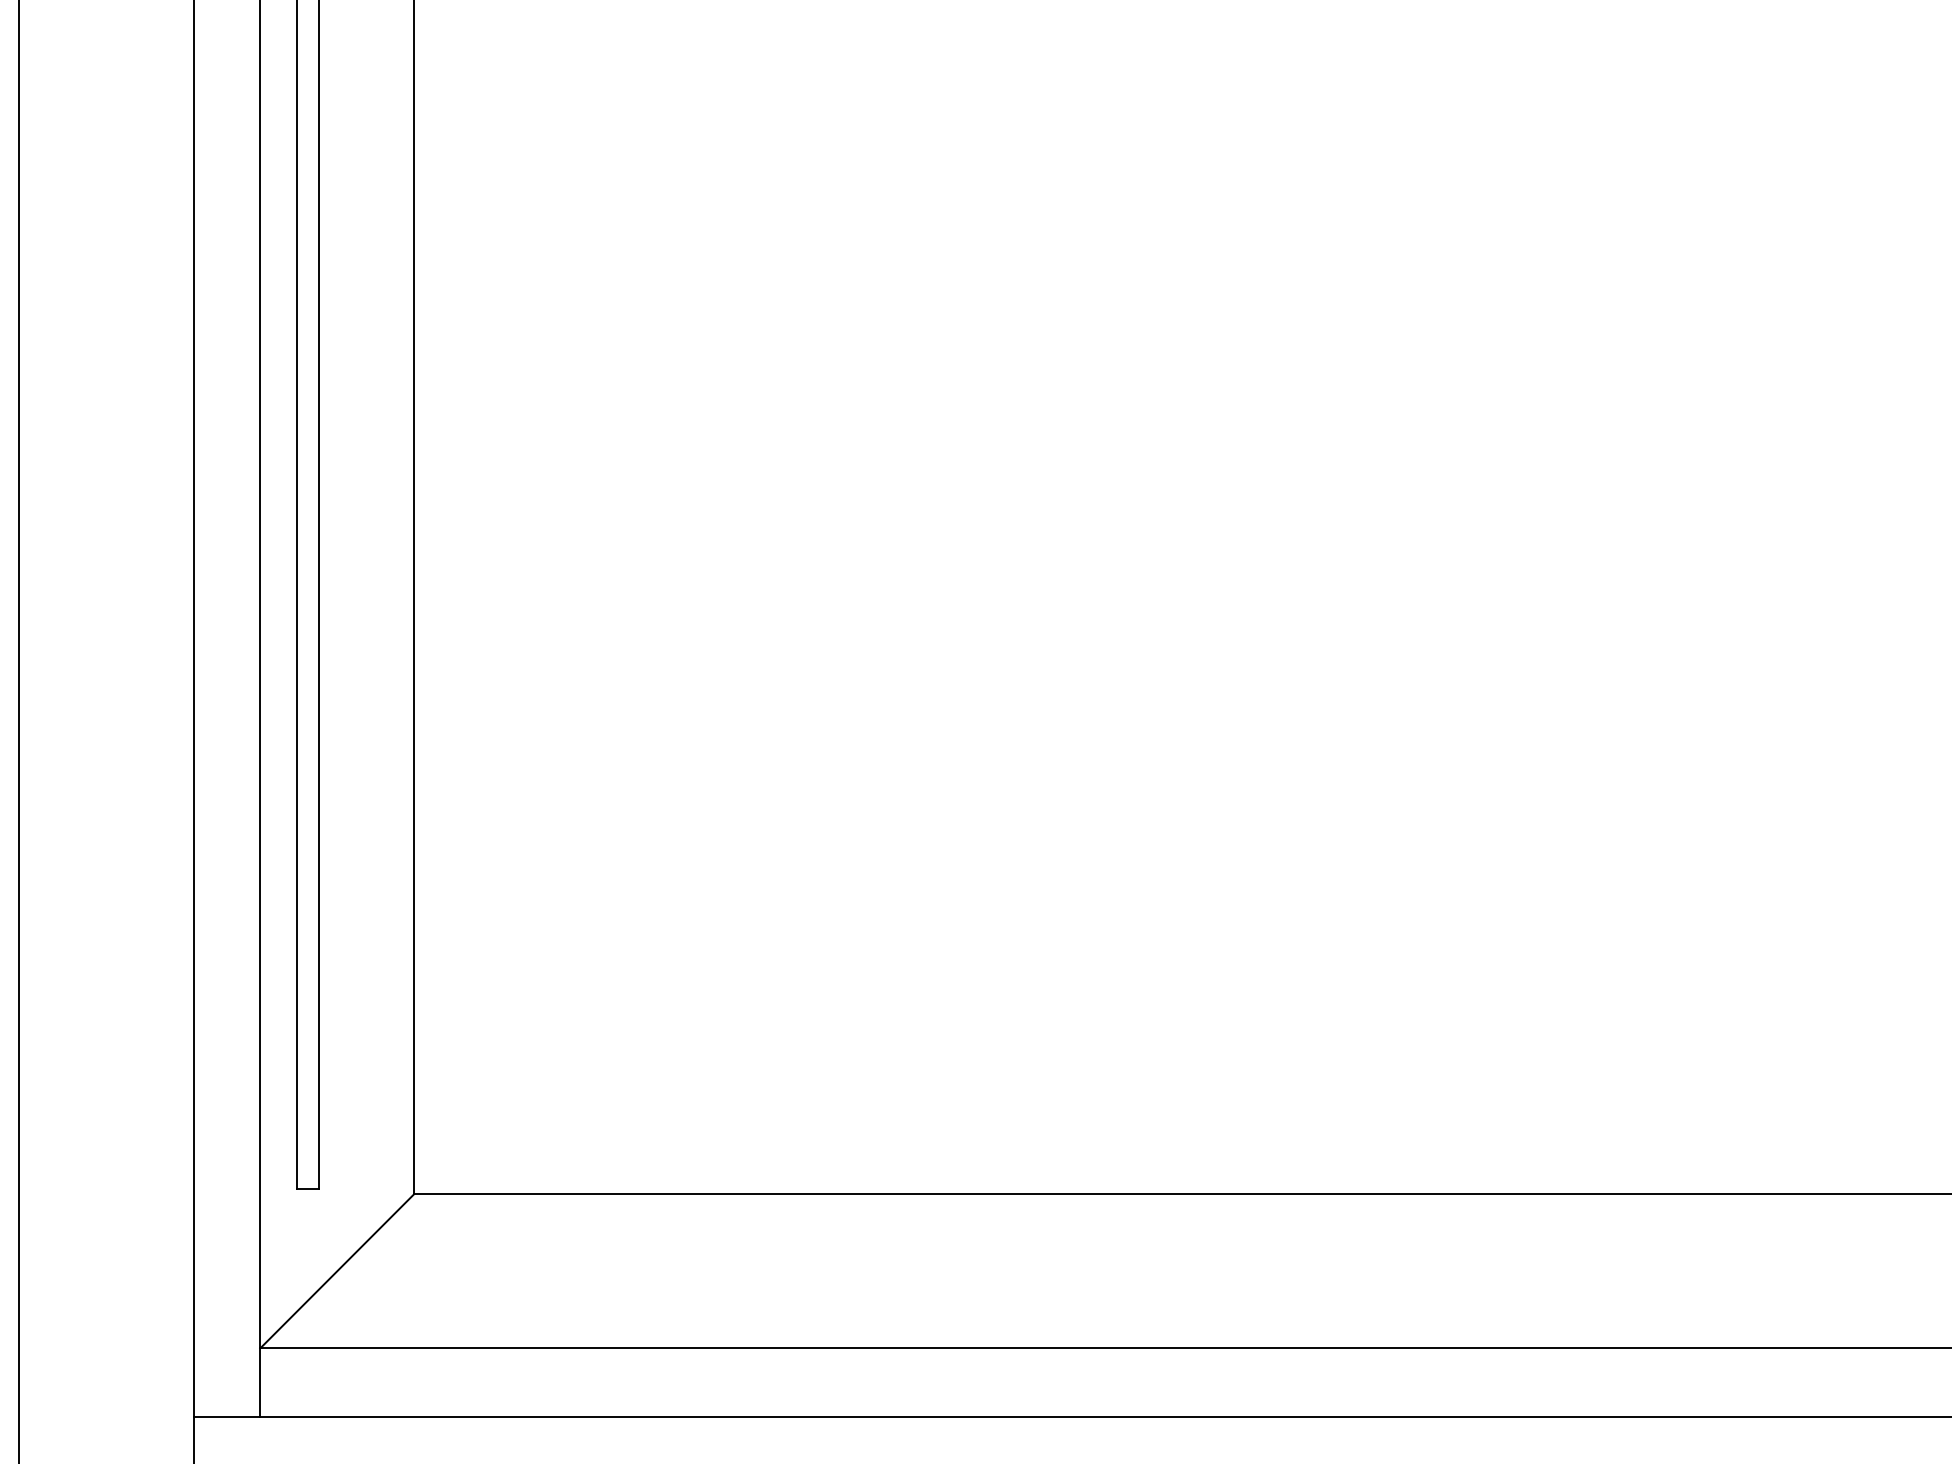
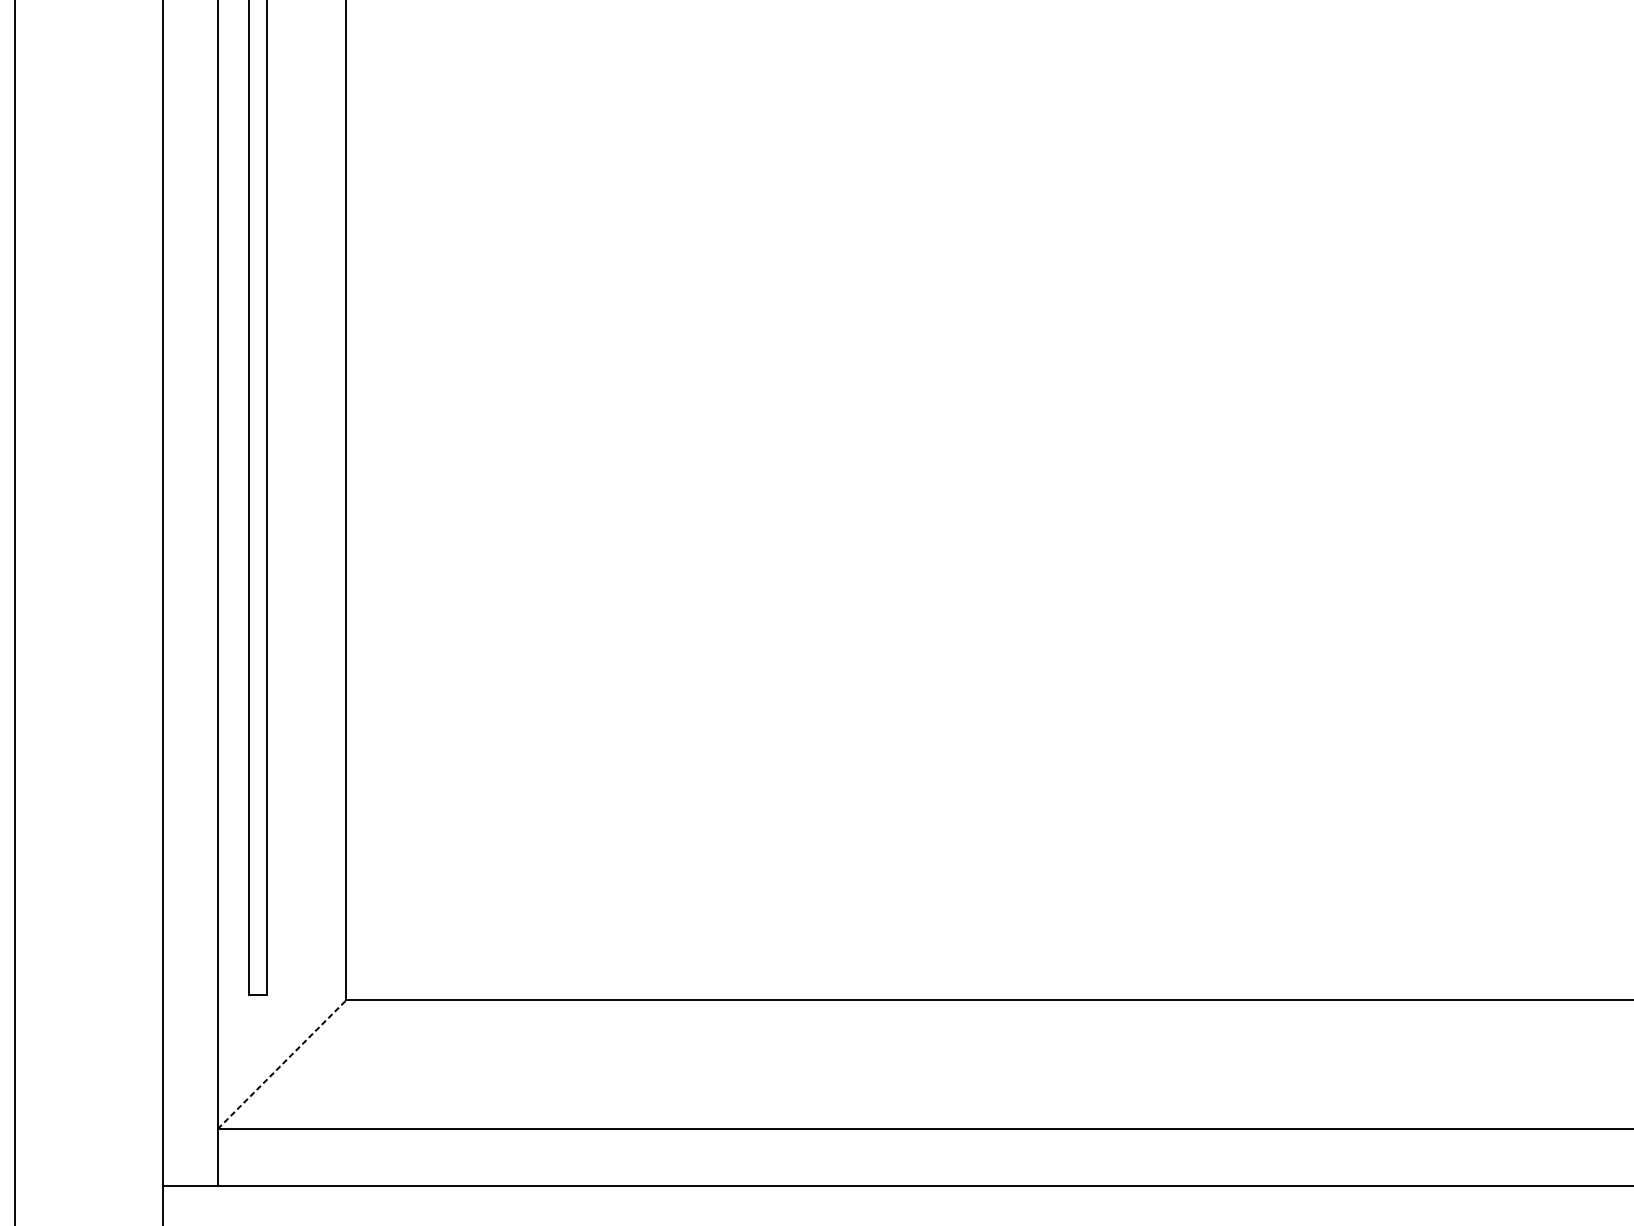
line: (337, 1271) -> (282, 1064), solid -> dashed

